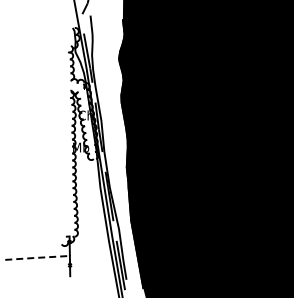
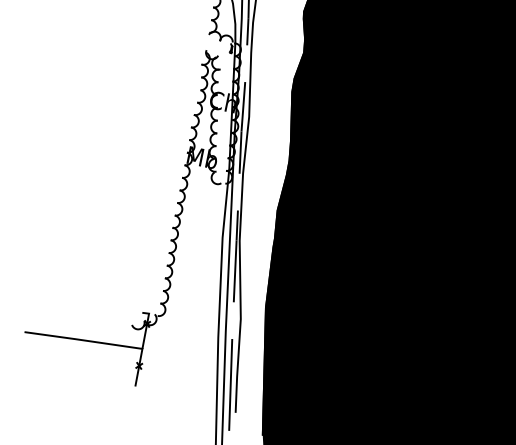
line: (37, 257) -> (83, 339), dashed -> solid

